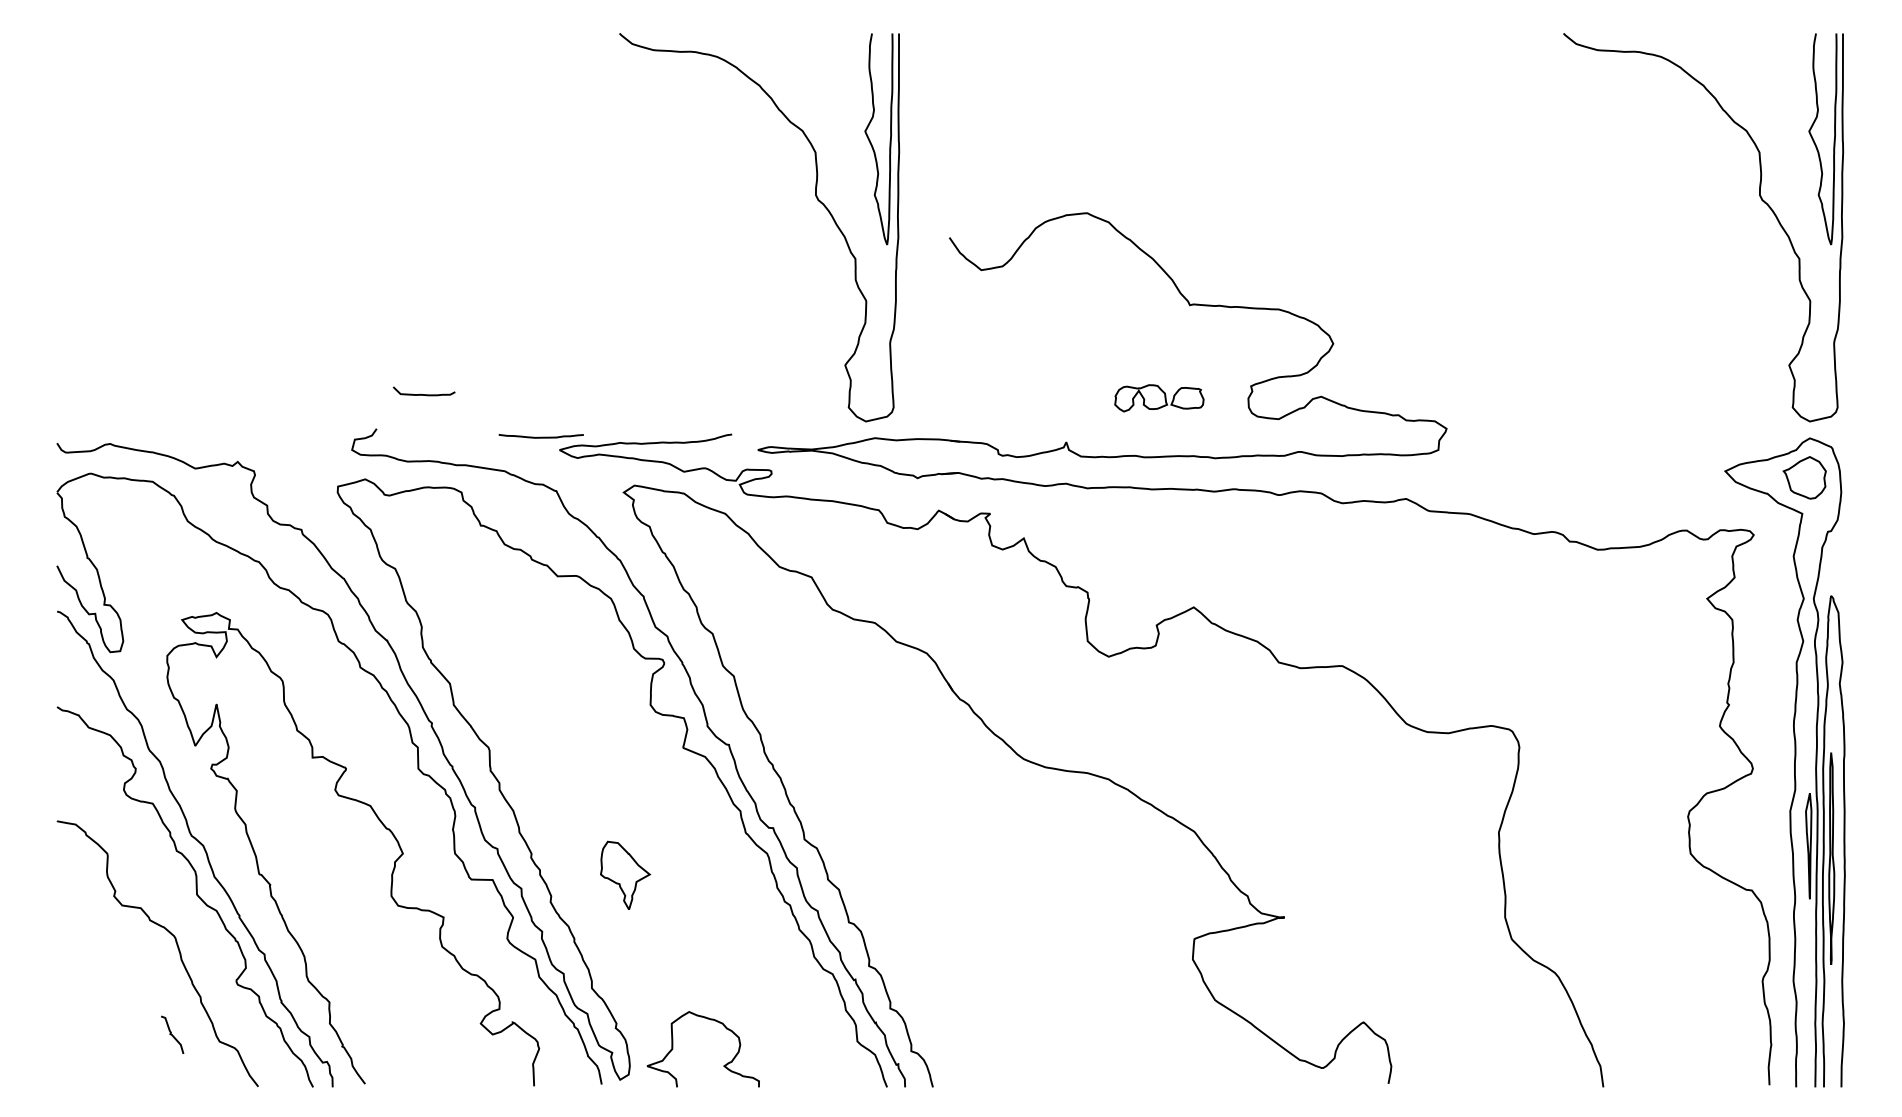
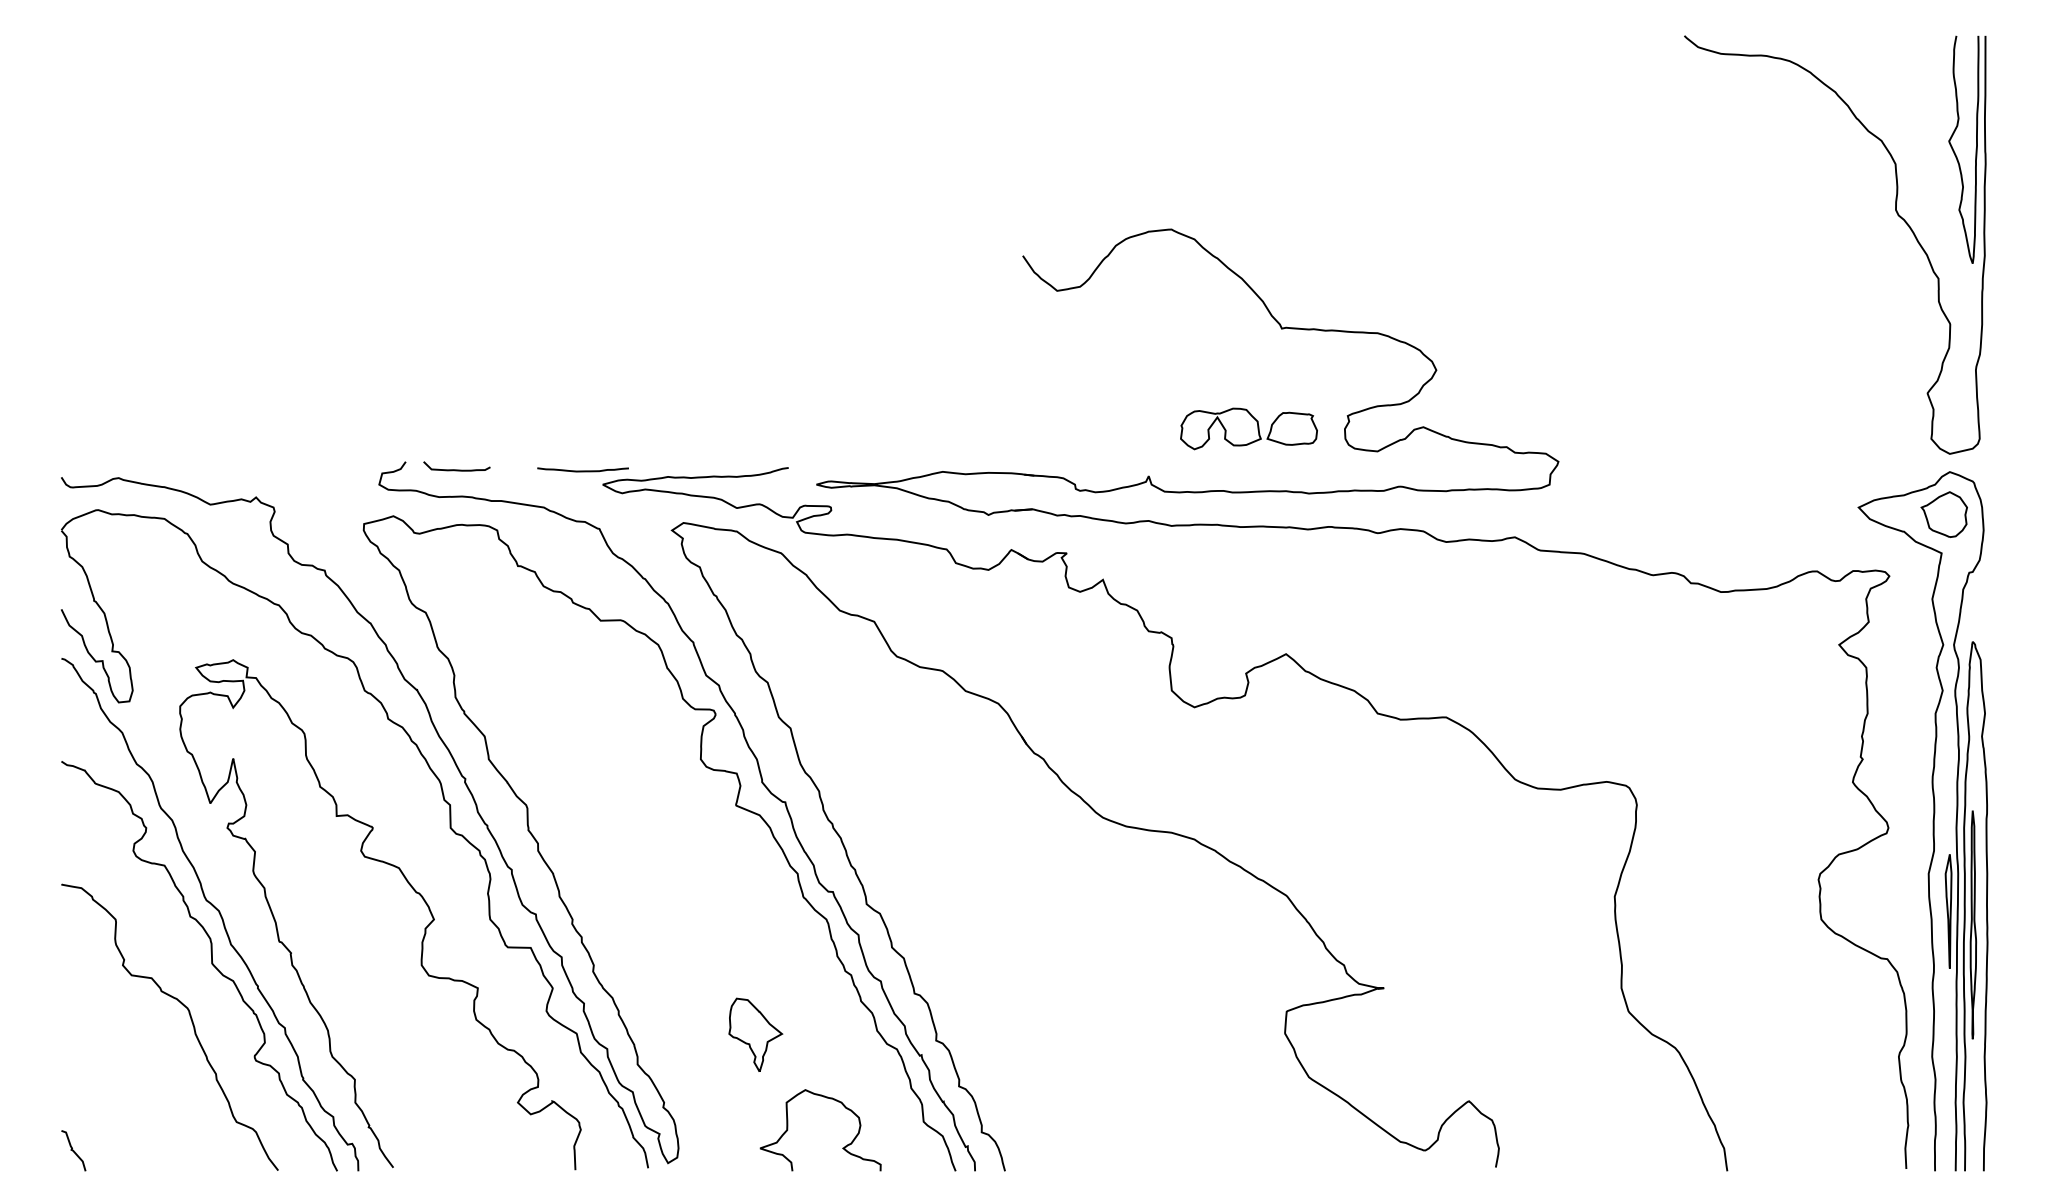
part: (816, 198) -> (879, 213), removed
curve: (423, 394) -> (456, 469), moved
part: (1158, 397) -> (1248, 428), size x1.43
part: (625, 875) -> (755, 1034), moved
curve: (172, 1034) -> (73, 1150), moved
curve: (723, 1065) -> (842, 1147), moved

